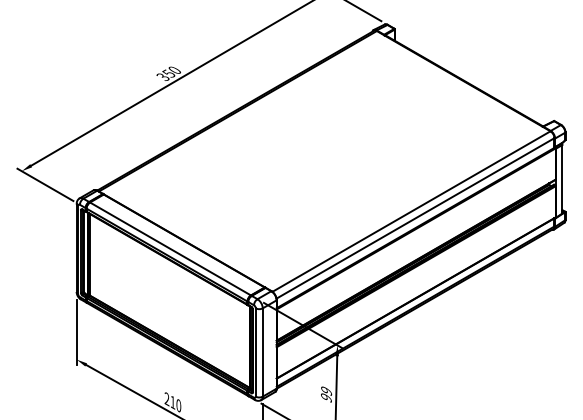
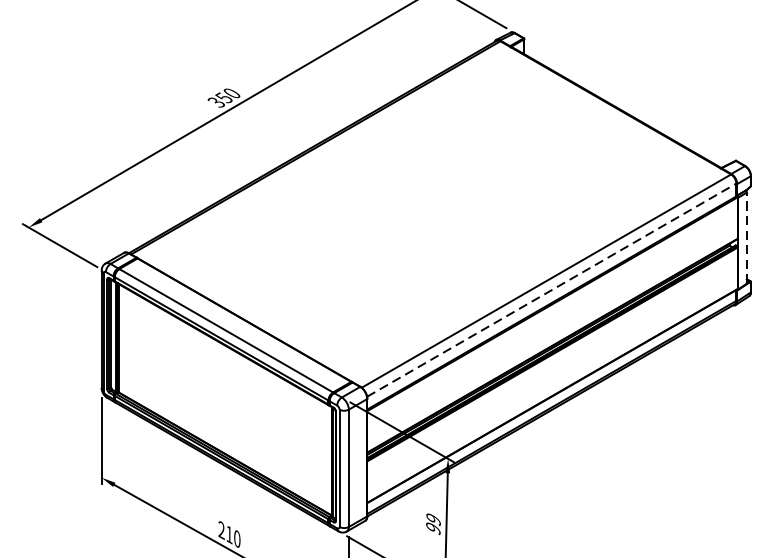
line: (562, 178) -> (747, 237), solid -> dashed
line: (415, 218) -> (551, 290), solid -> dashed

